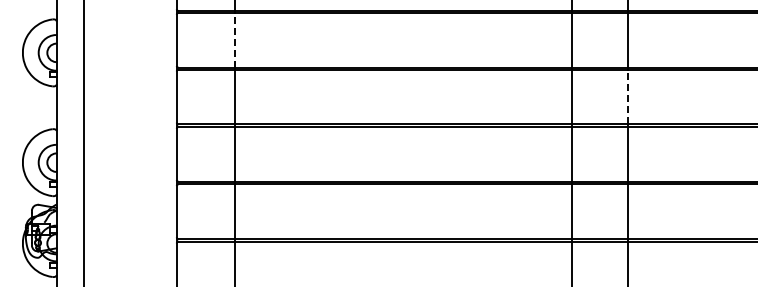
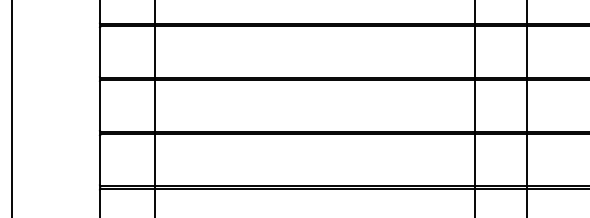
line: (235, 39) -> (155, 51), dashed -> solid
line: (627, 96) -> (526, 105), dashed -> solid

